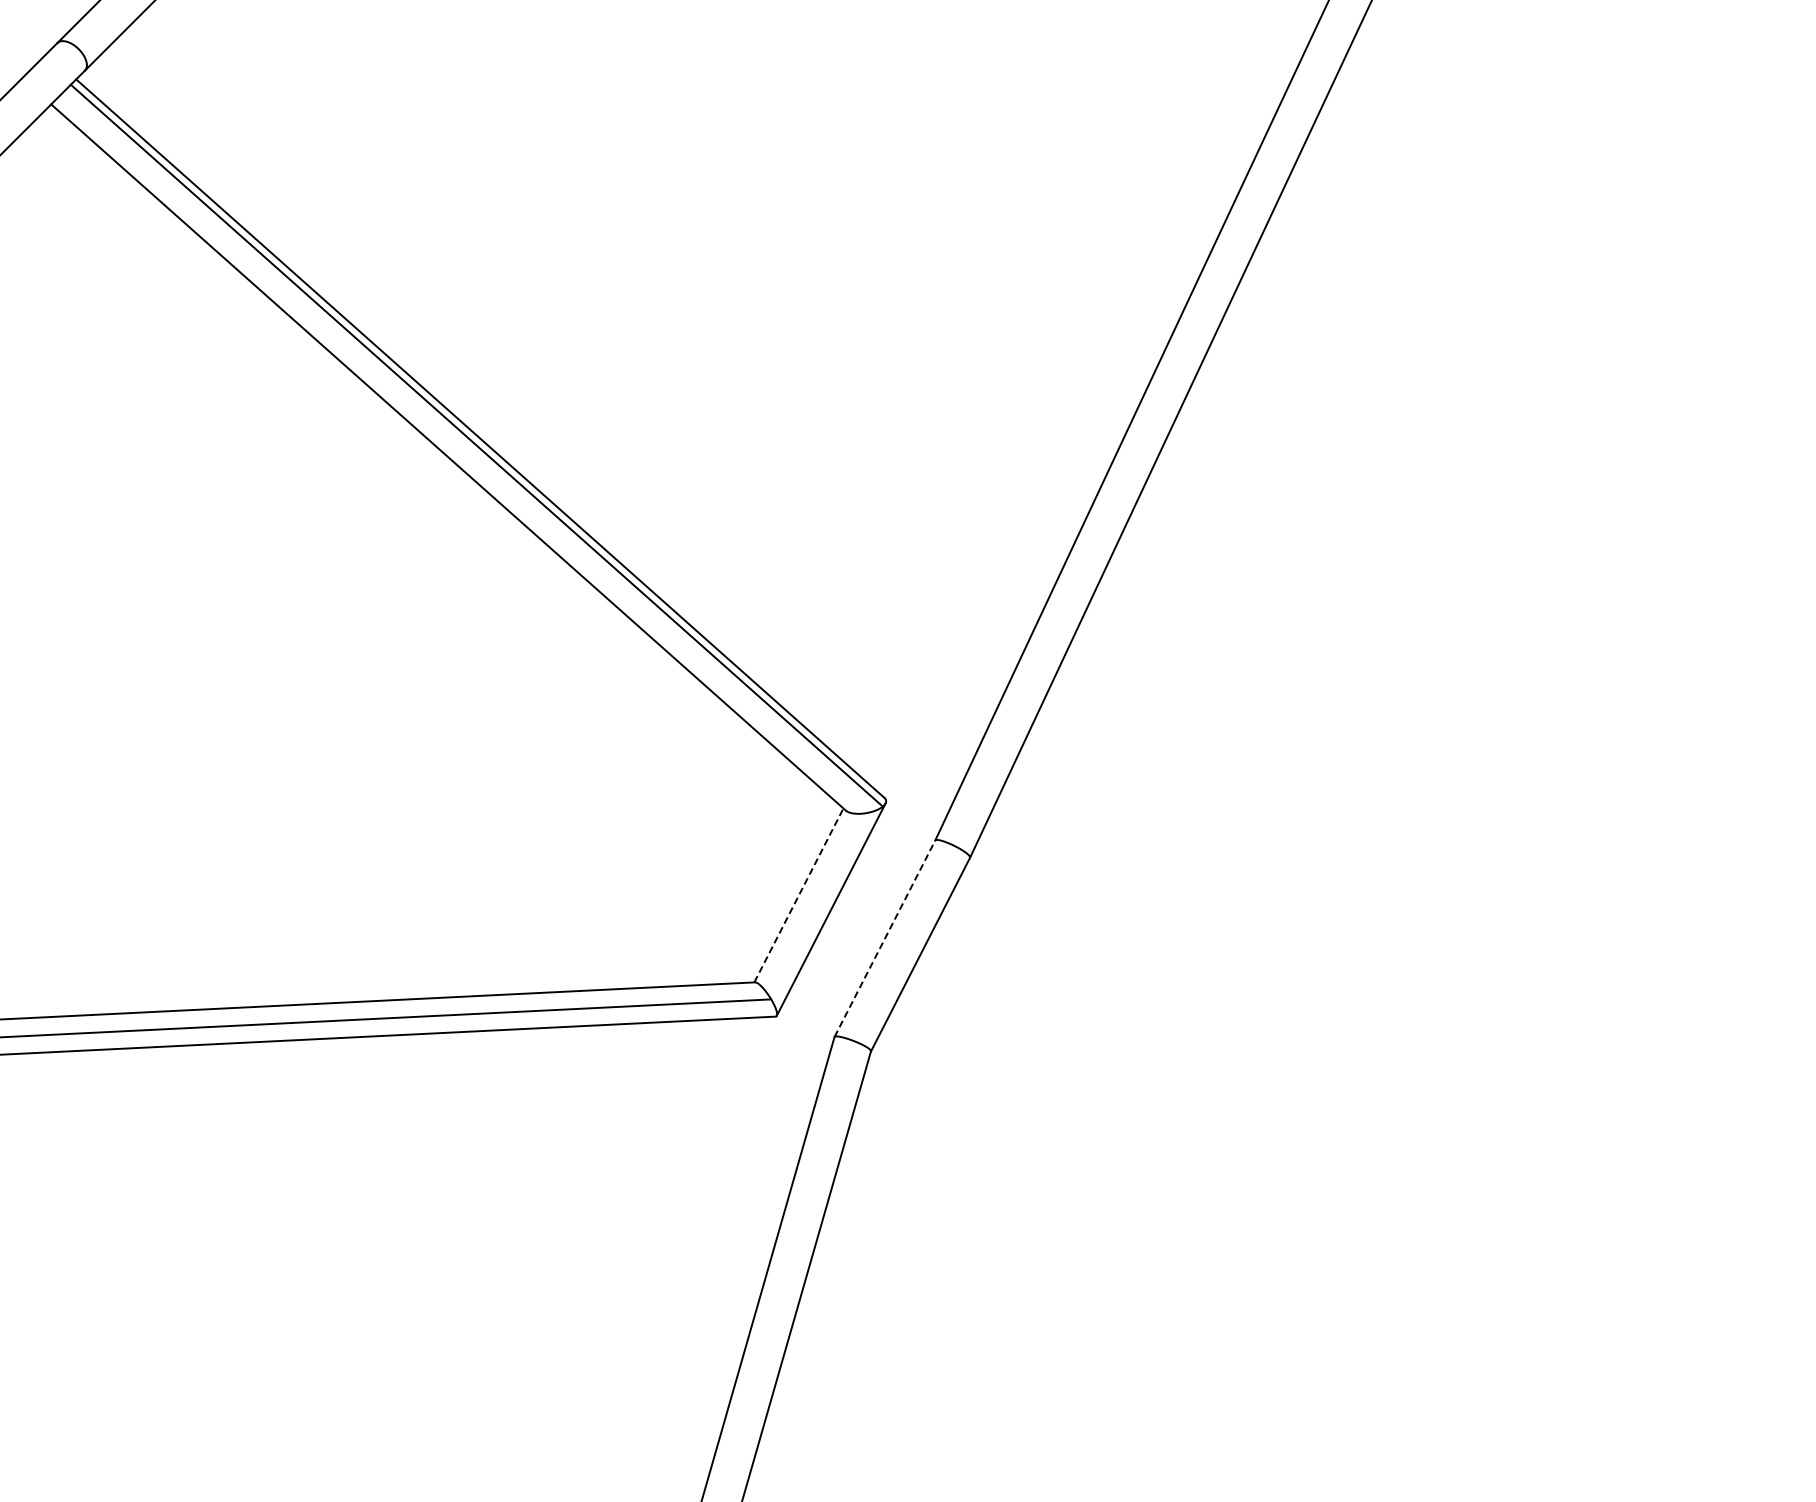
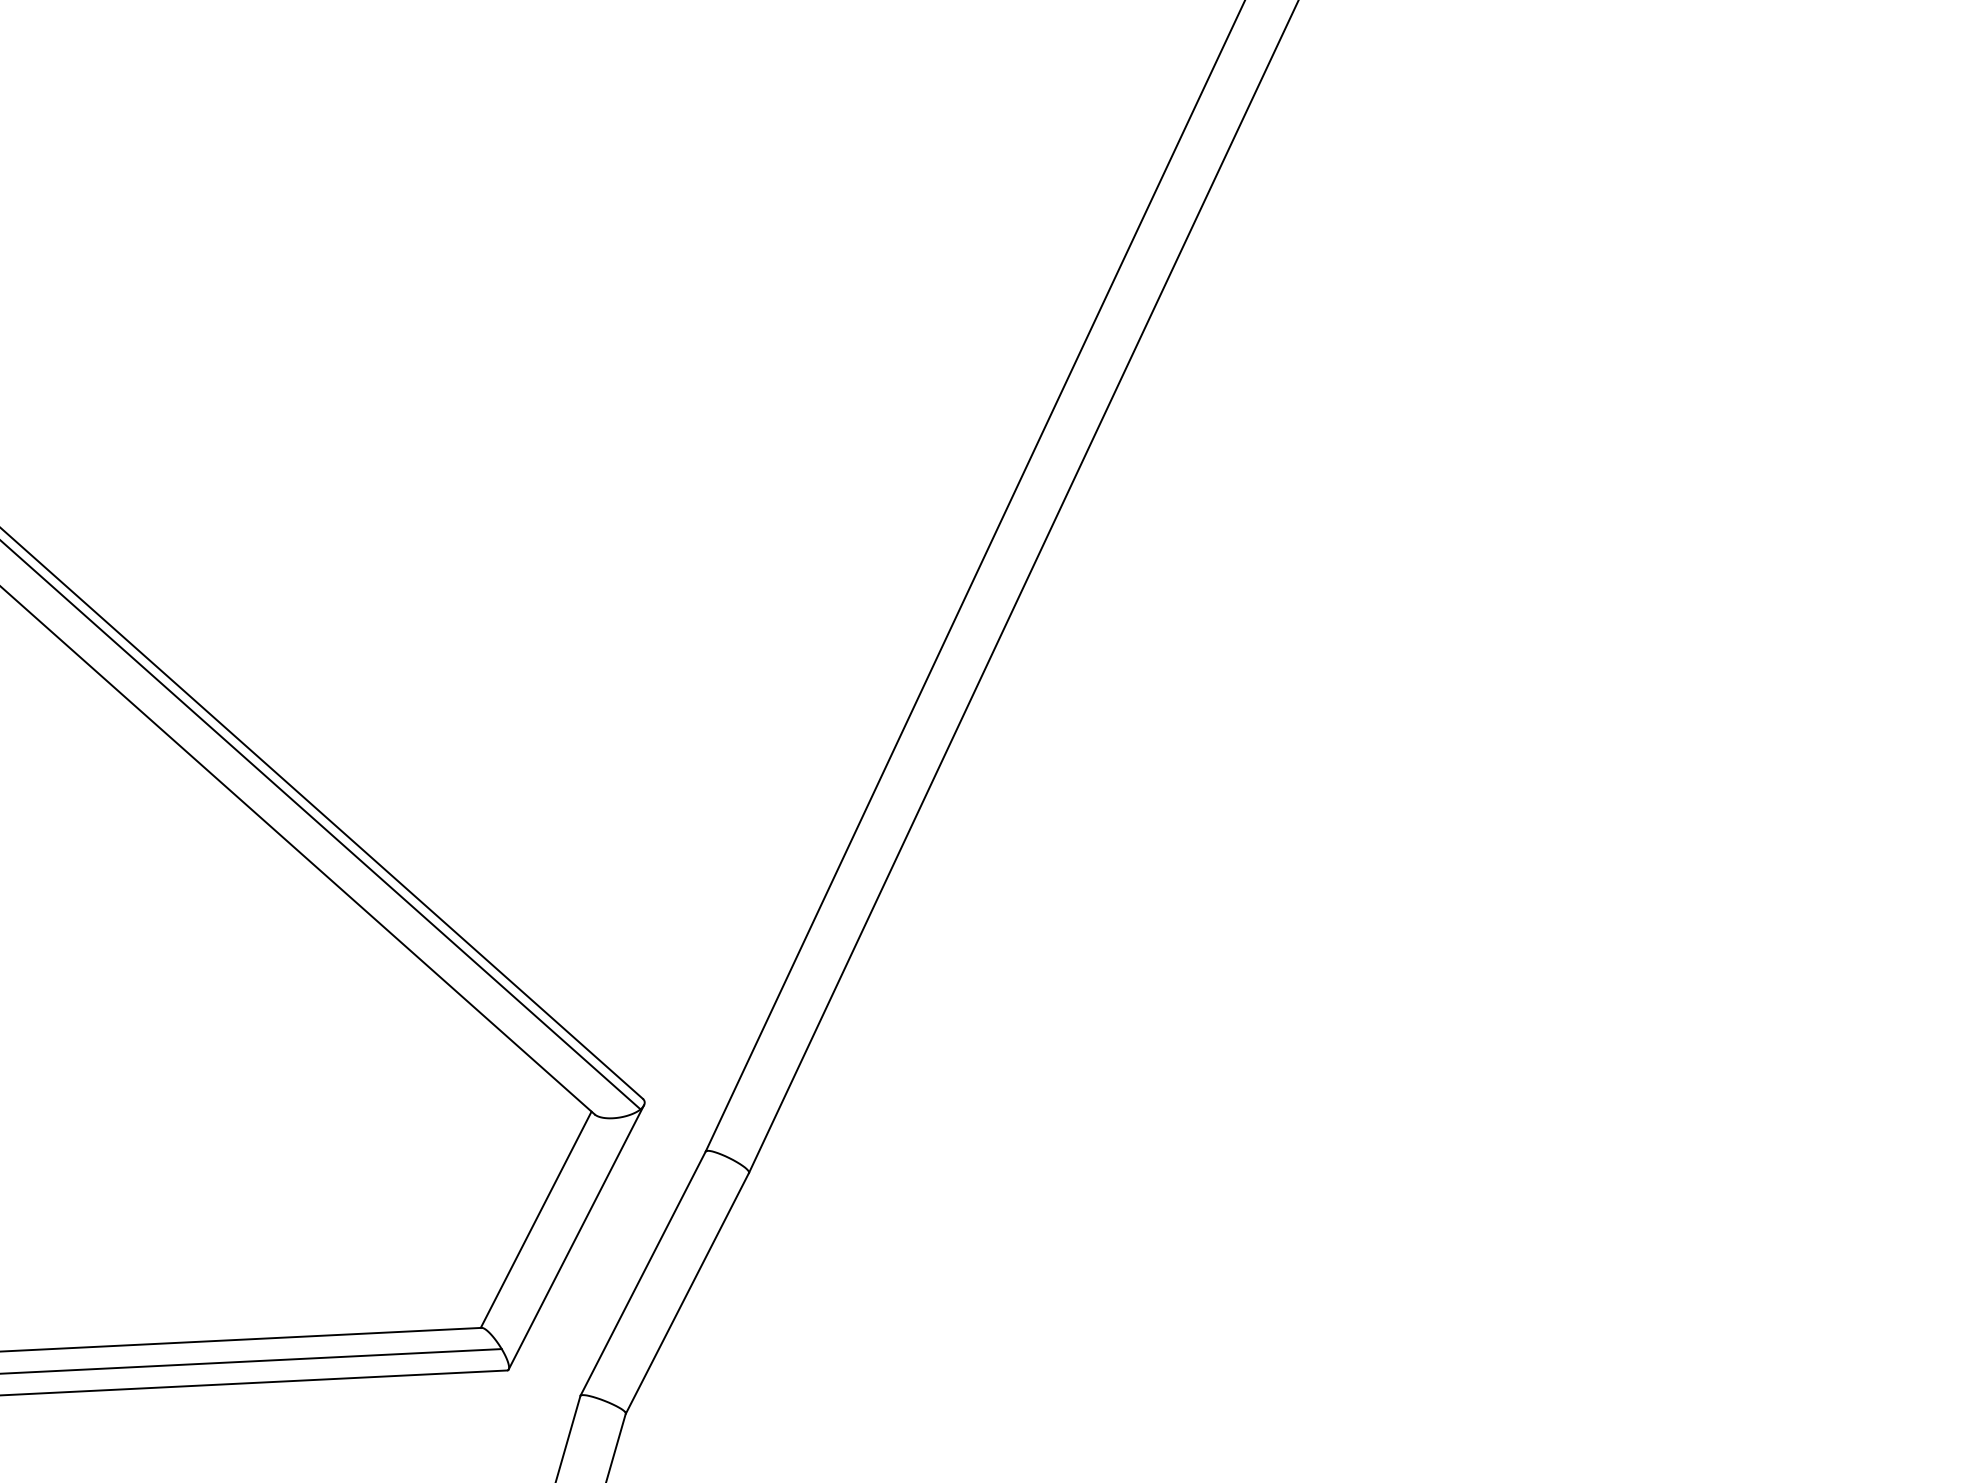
line: (798, 895) -> (535, 1219), dashed -> solid
line: (885, 938) -> (643, 1273), dashed -> solid

